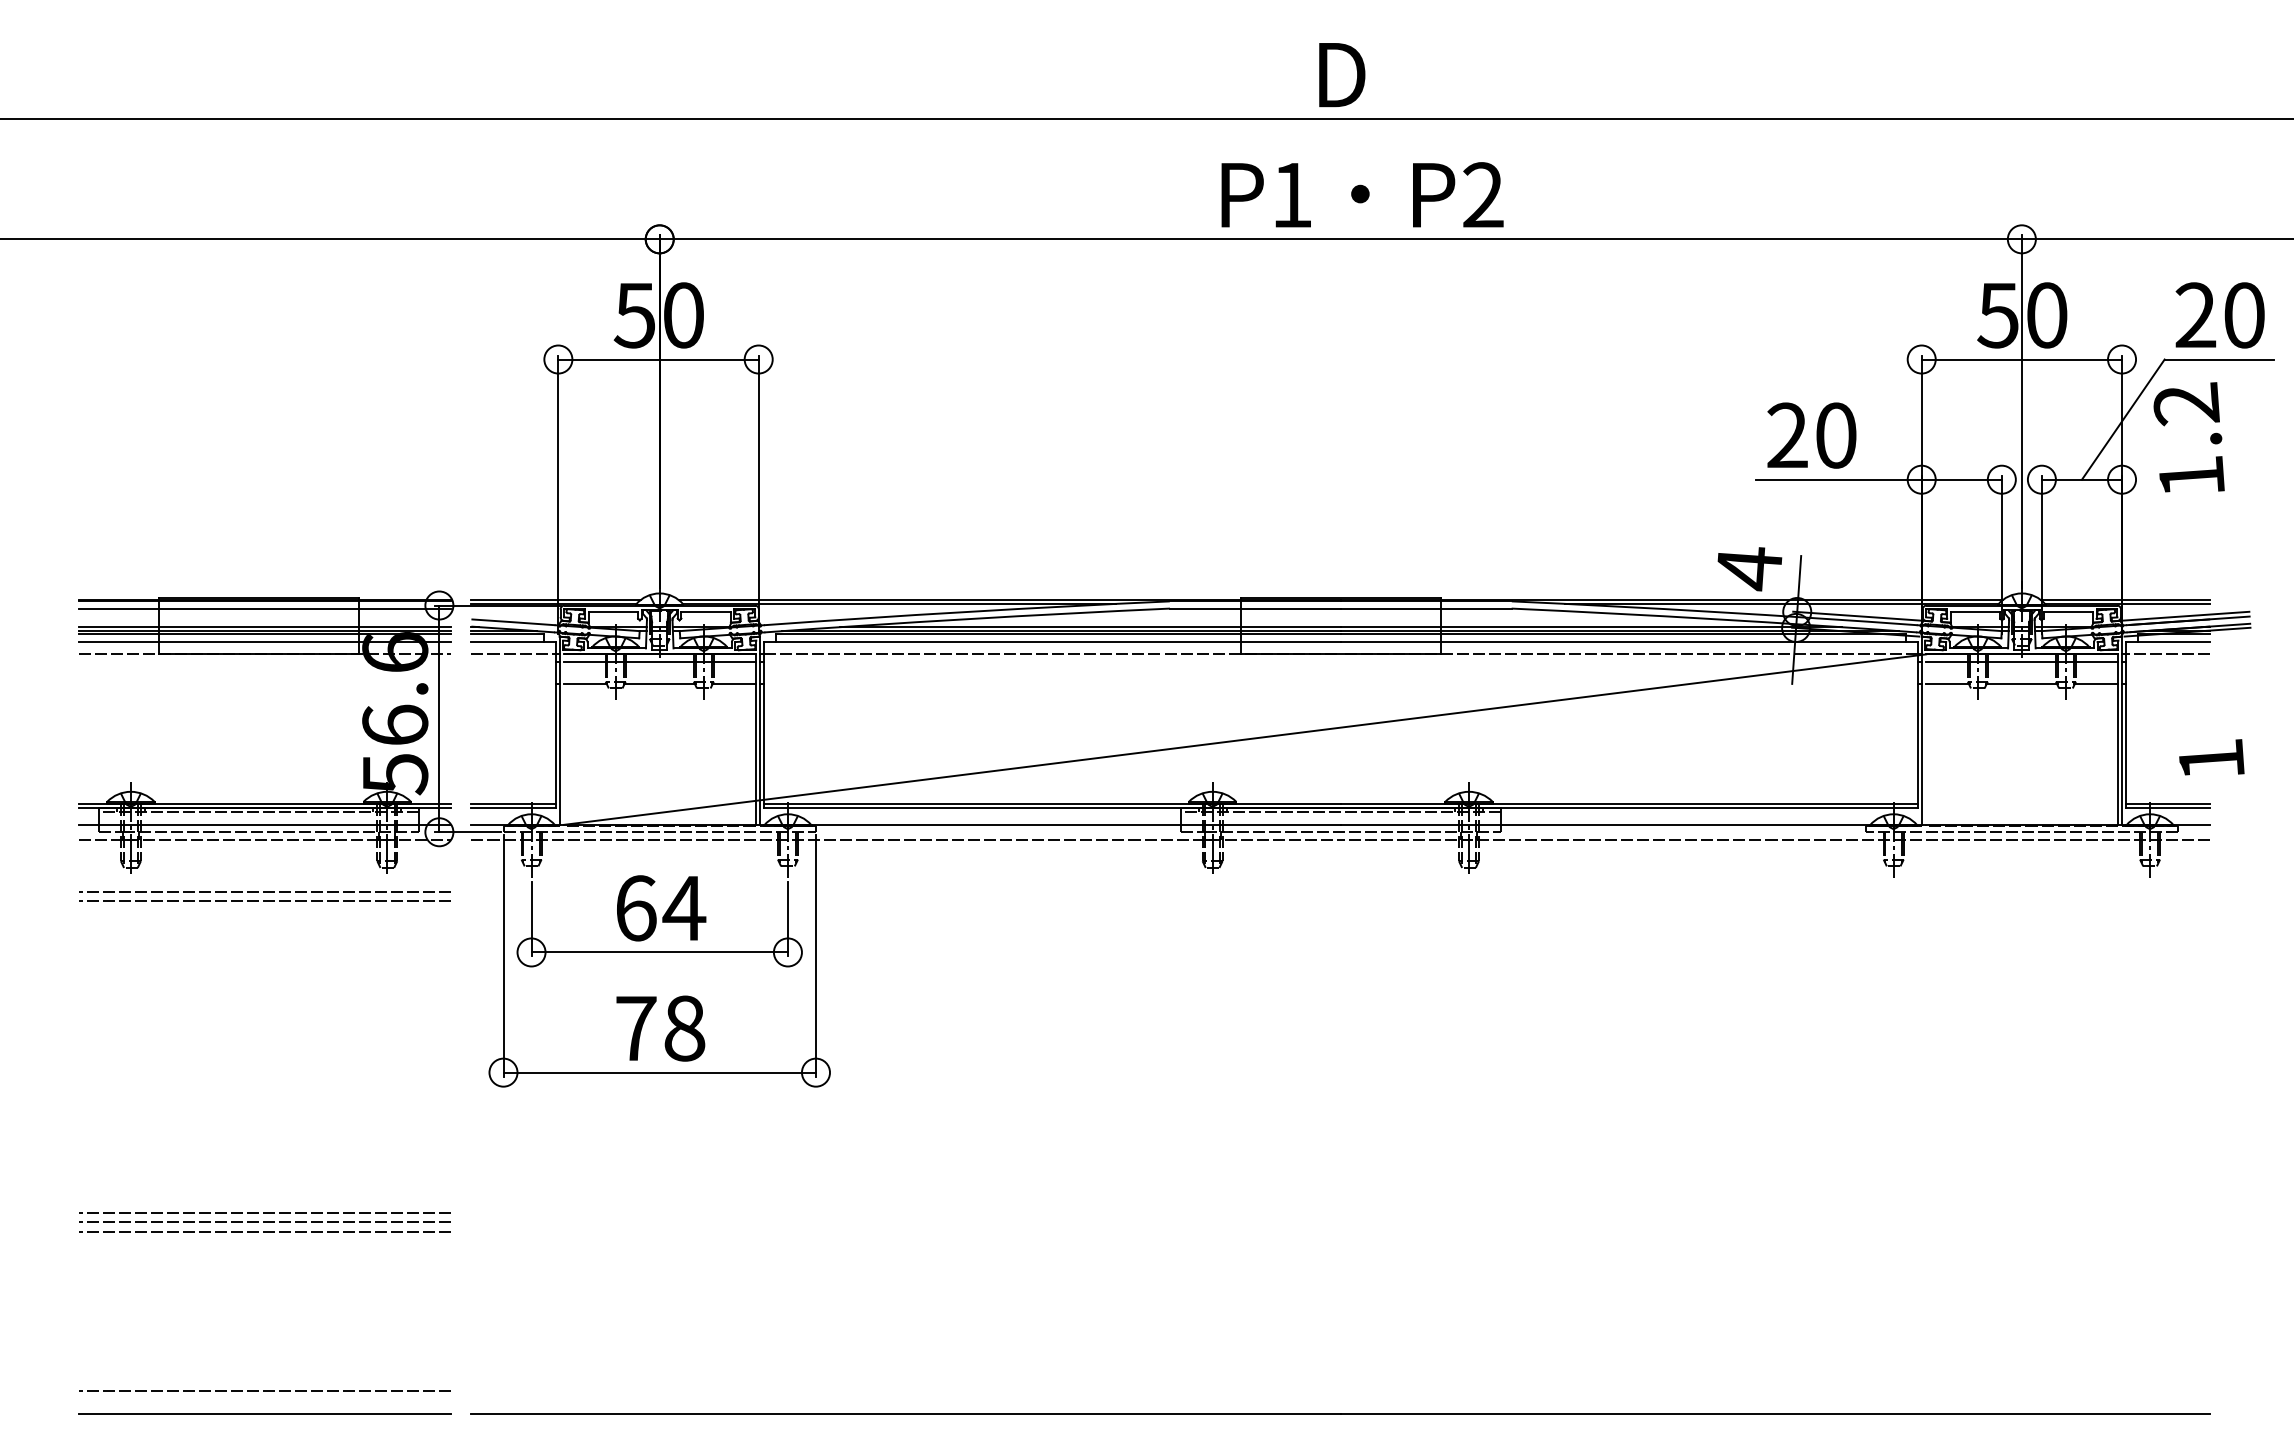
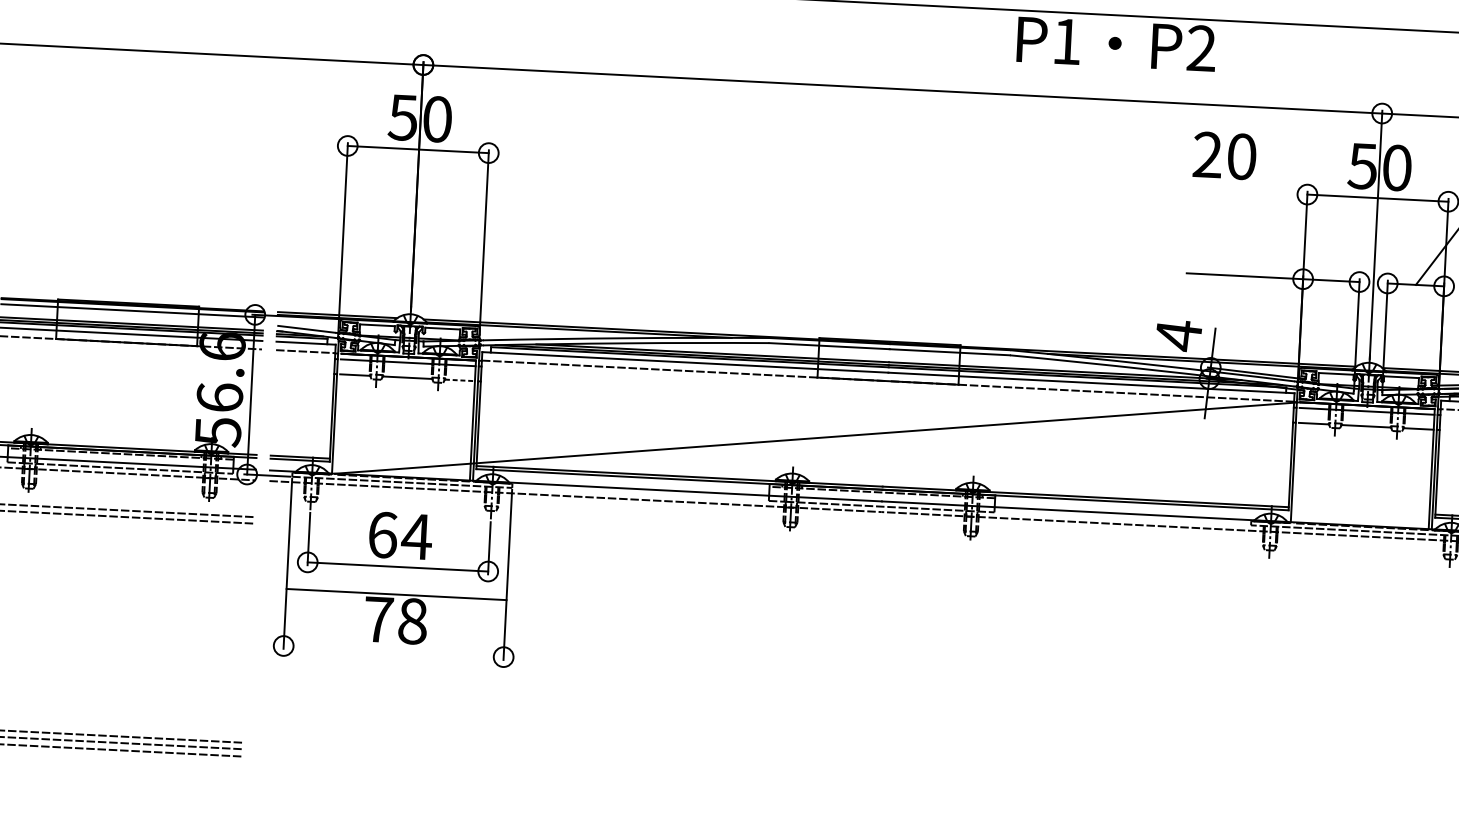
text: (1362, 194) -> (1116, 43), moved
text: (1811, 435) -> (1224, 155), moved
line: (734, 683) -> (460, 380), solid -> dashed
line: (659, 1072) -> (396, 594), moved

